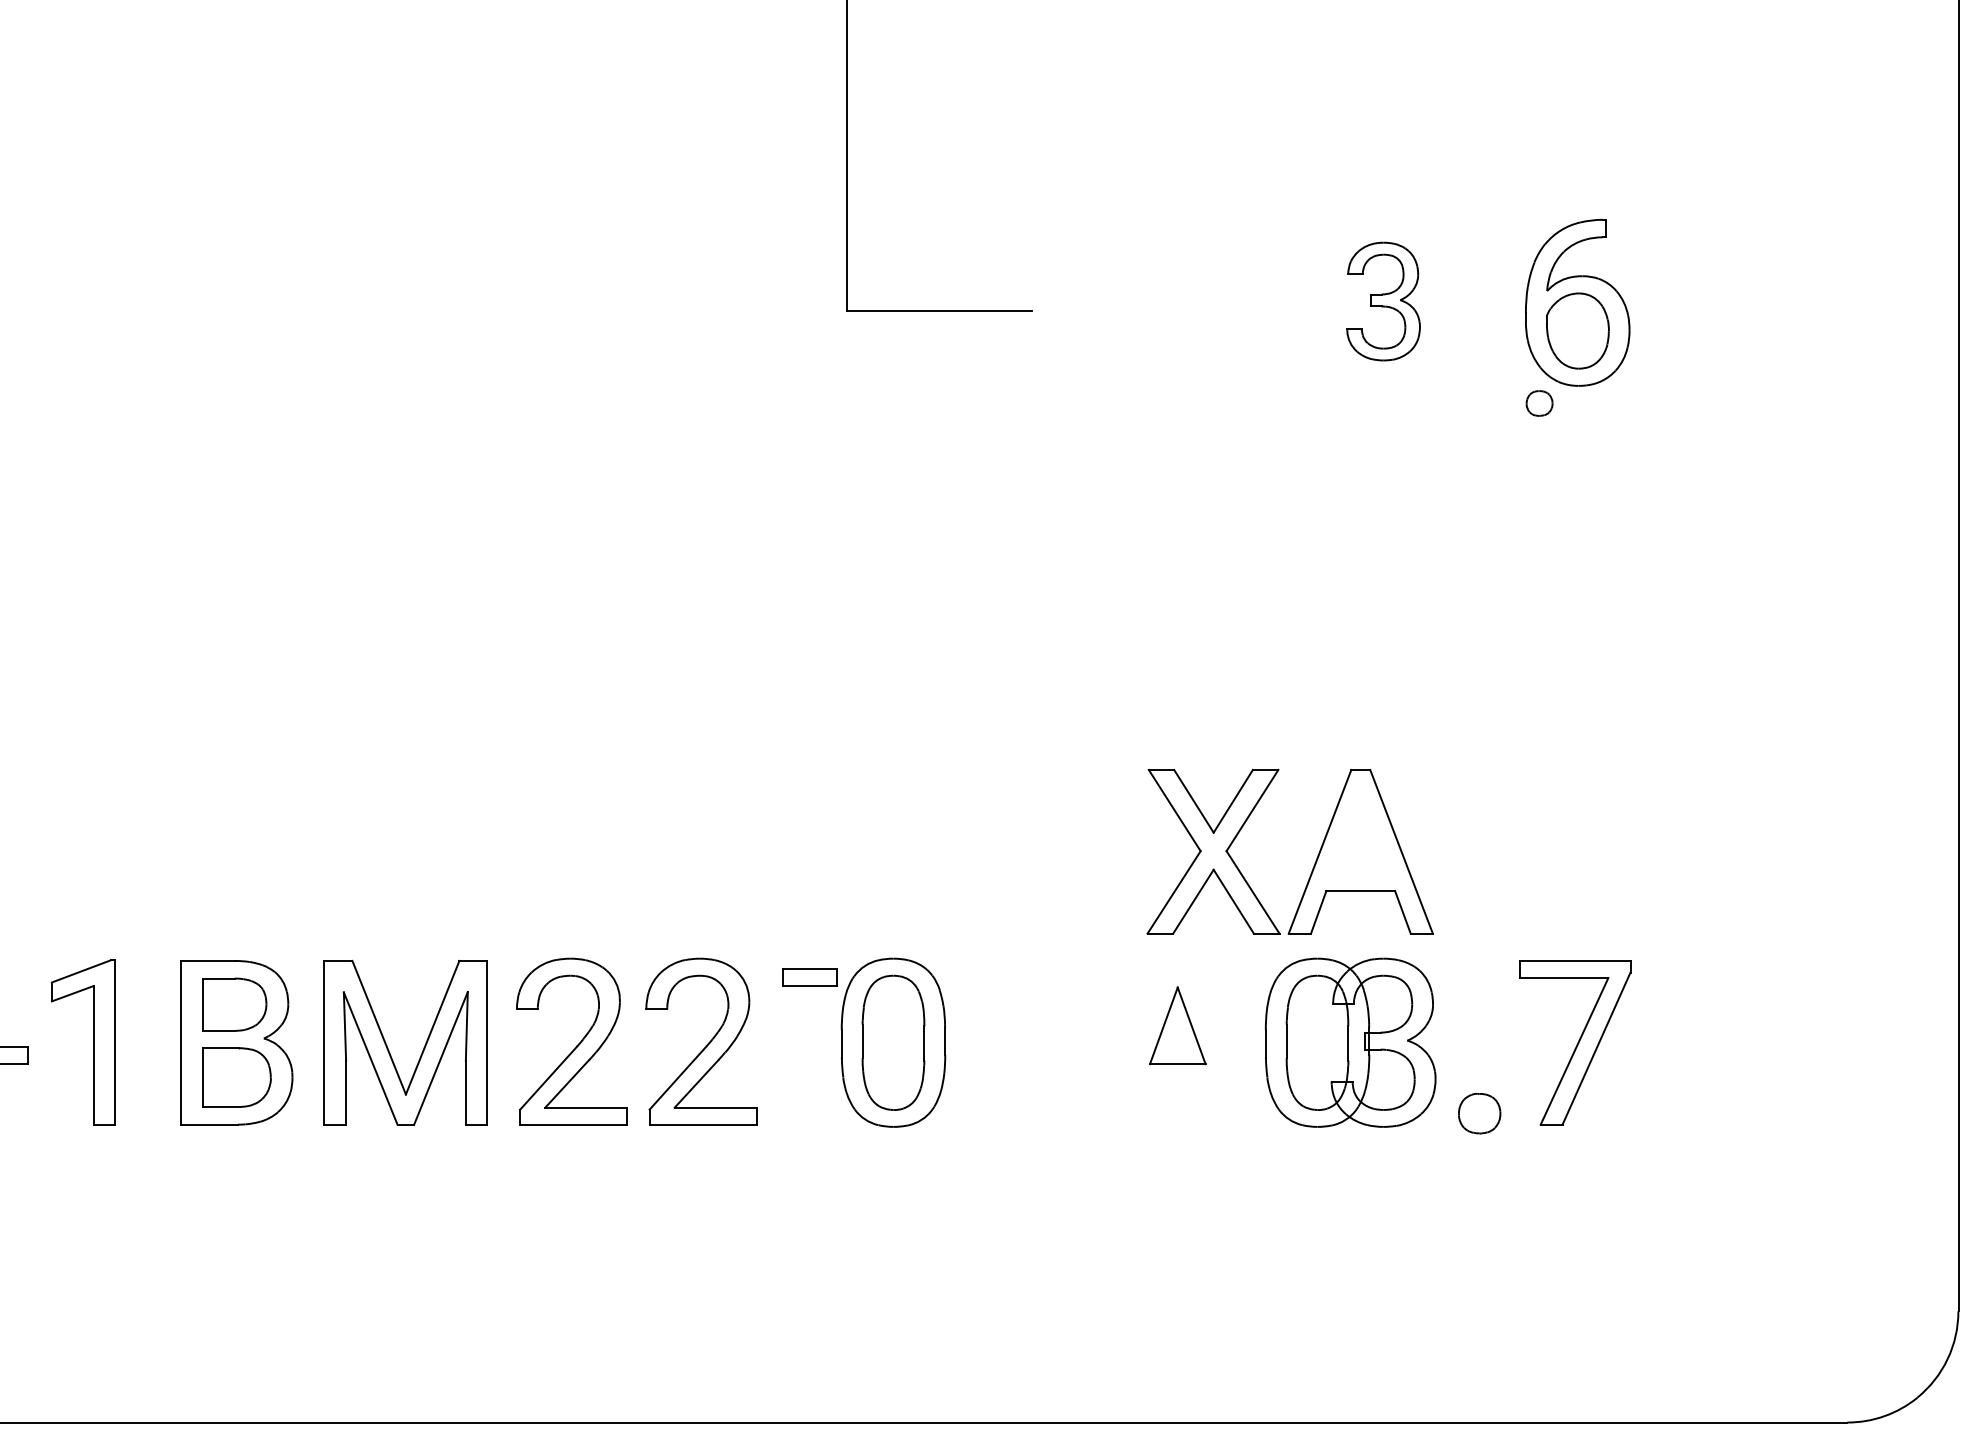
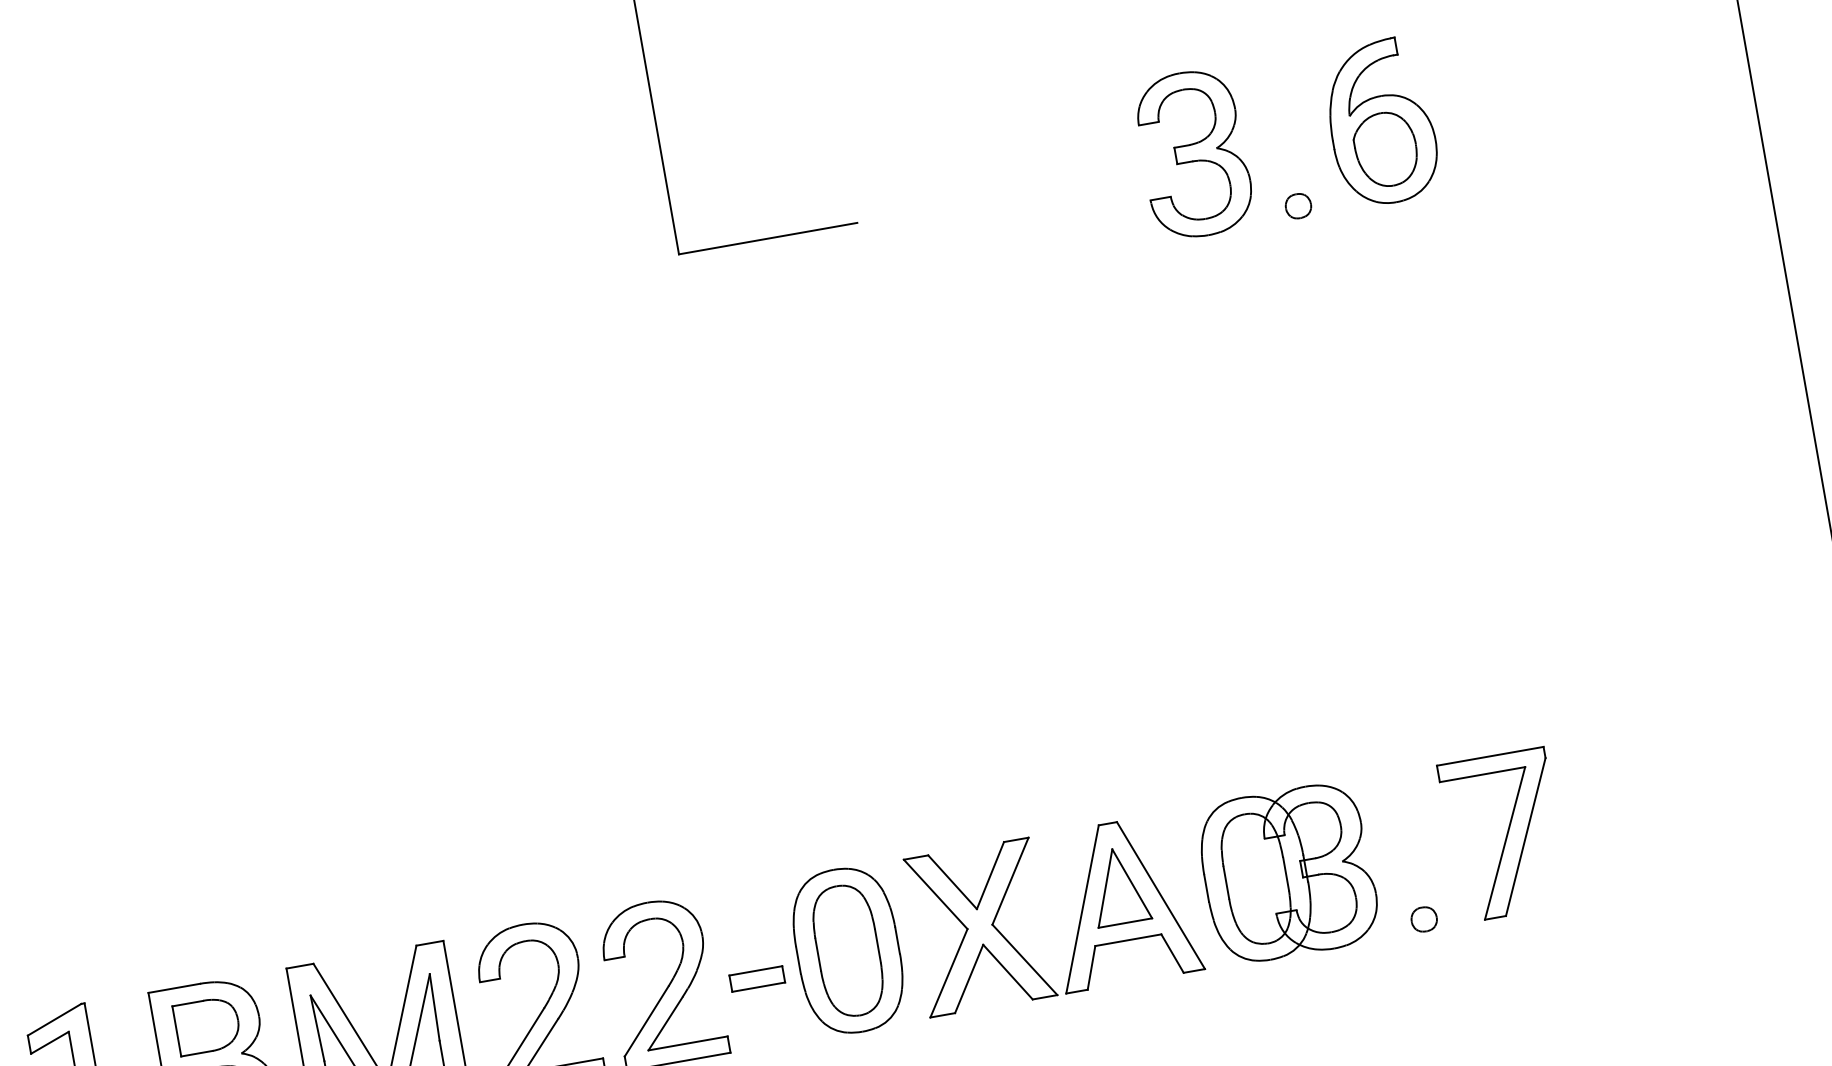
part: (1383, 301) -> (1193, 154), size x1.43
part: (1539, 403) -> (1298, 206), moved
part: (1315, 860) -> (1079, 918), moved
part: (809, 977) -> (756, 979), moved
part: (1479, 1113) -> (1424, 919), size x0.62

